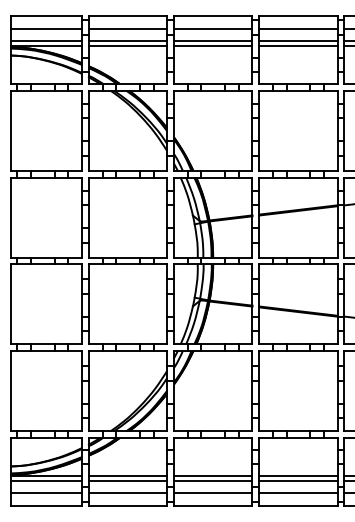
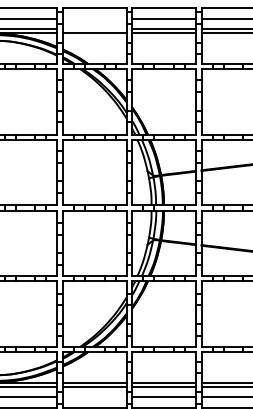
line: (127, 28) -> (94, 18), removed
line: (127, 41) -> (94, 29), removed
line: (127, 493) -> (94, 397), removed

